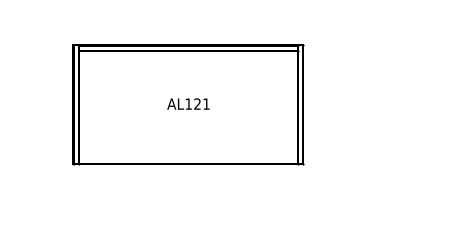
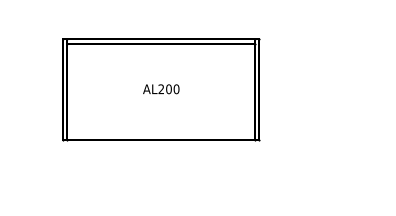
text: (197, 104) -> (168, 89), AL121 -> AL200

